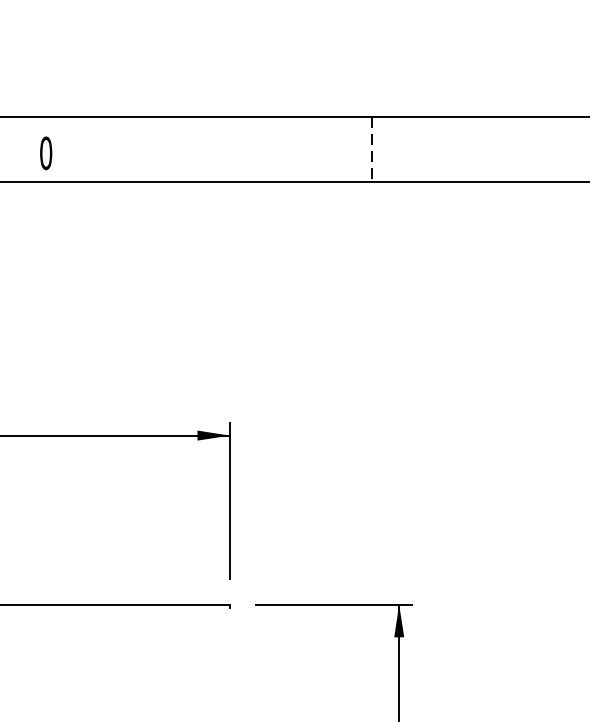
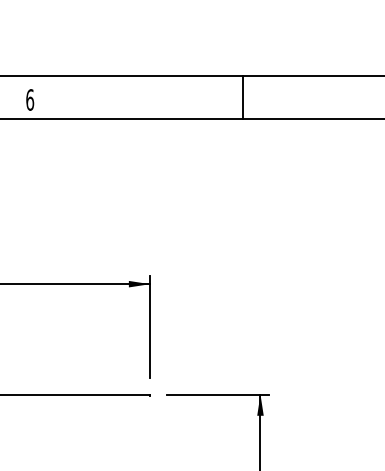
line: (371, 151) -> (242, 98), dashed -> solid
text: (46, 152) -> (30, 99), 0 -> 6

